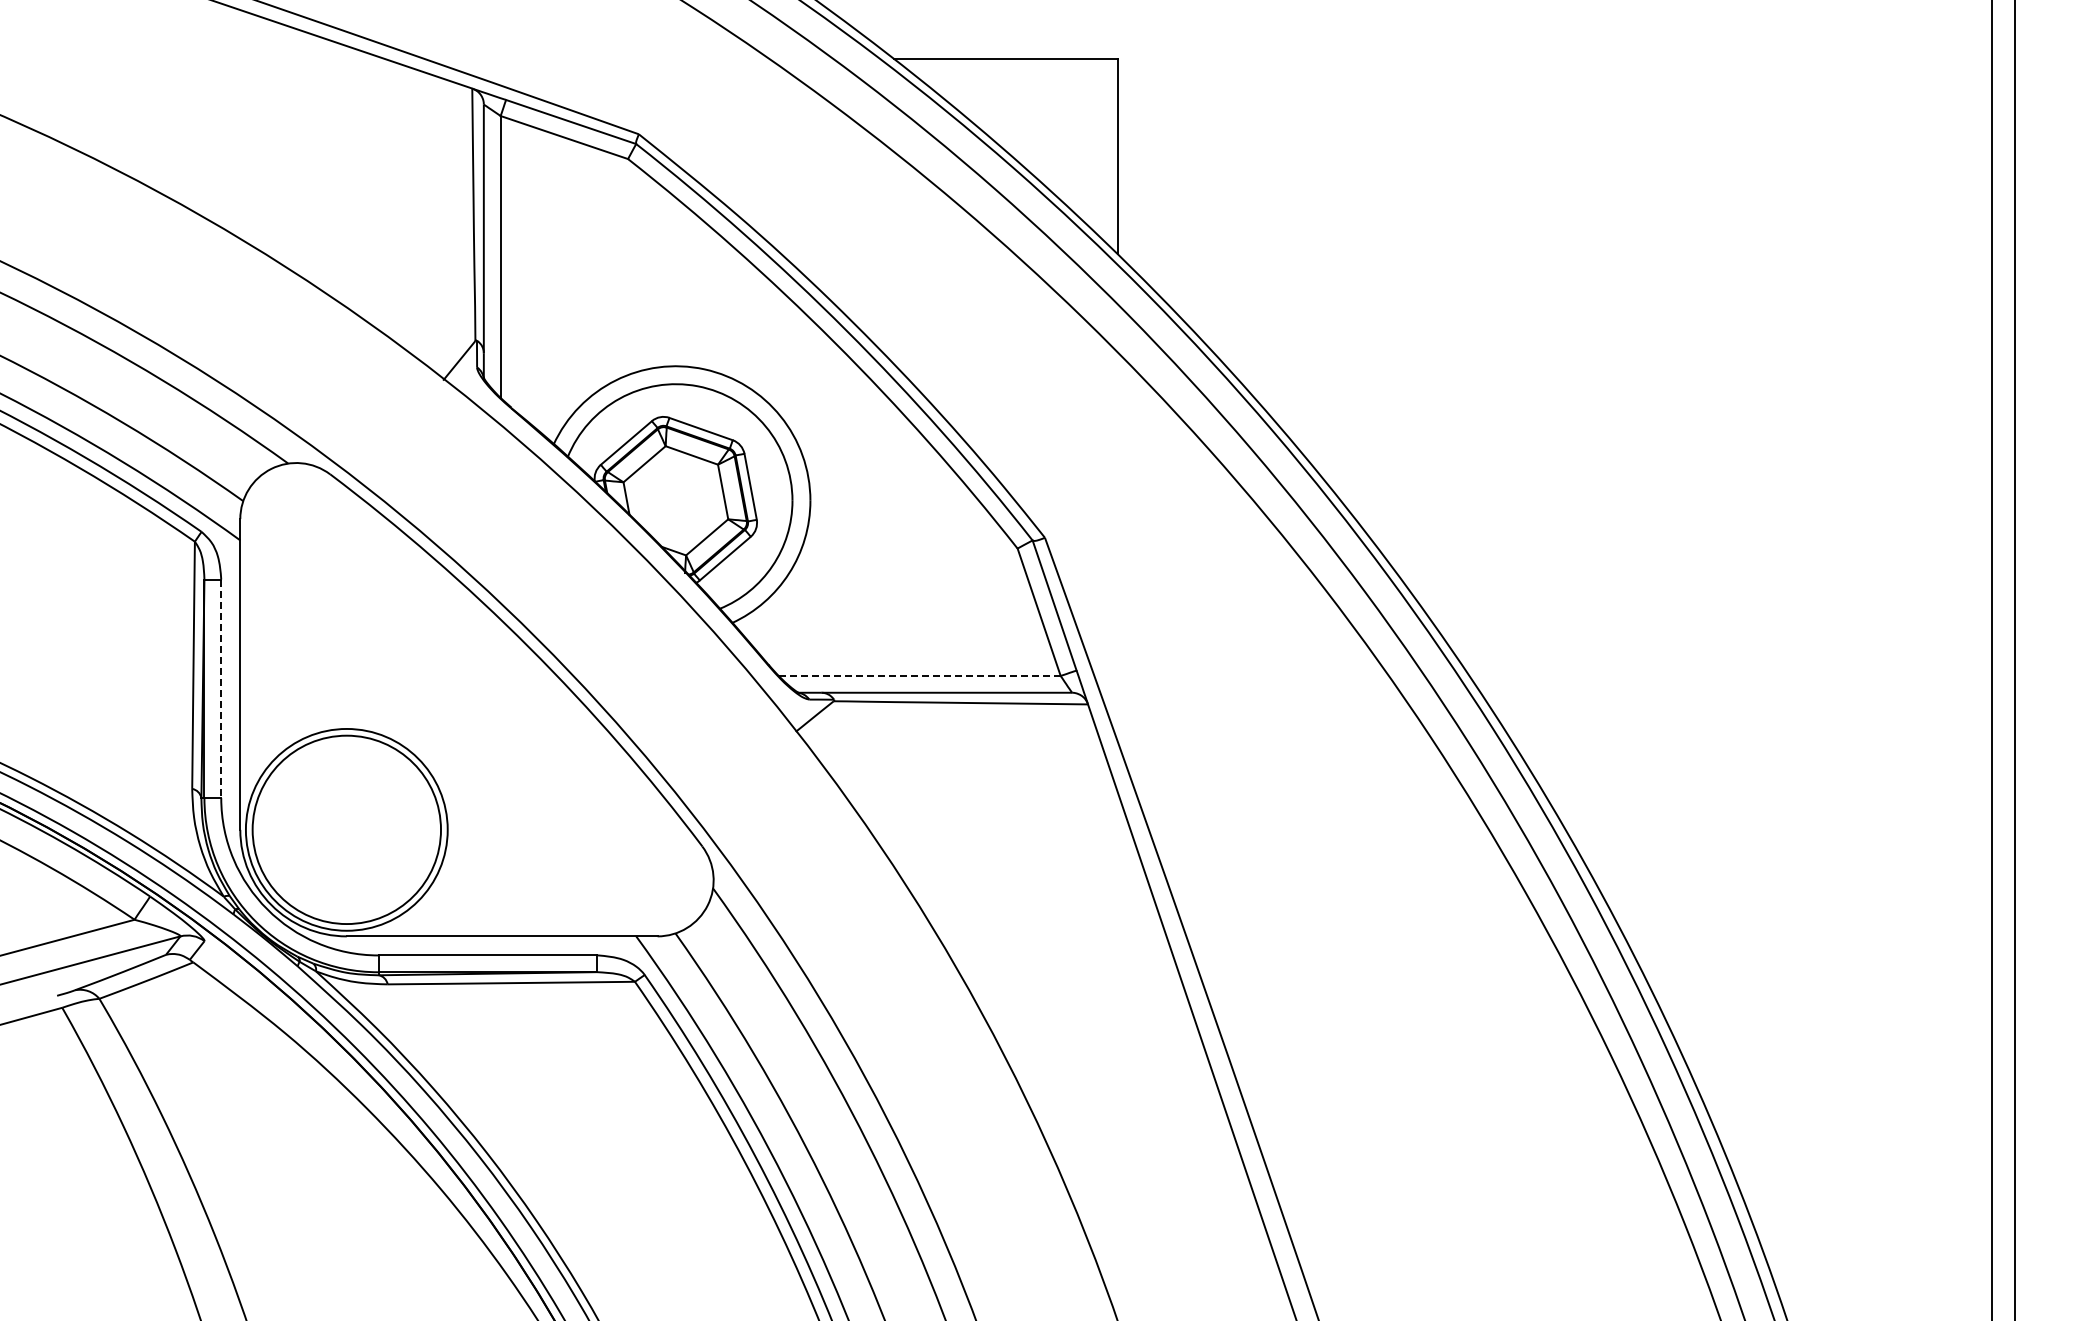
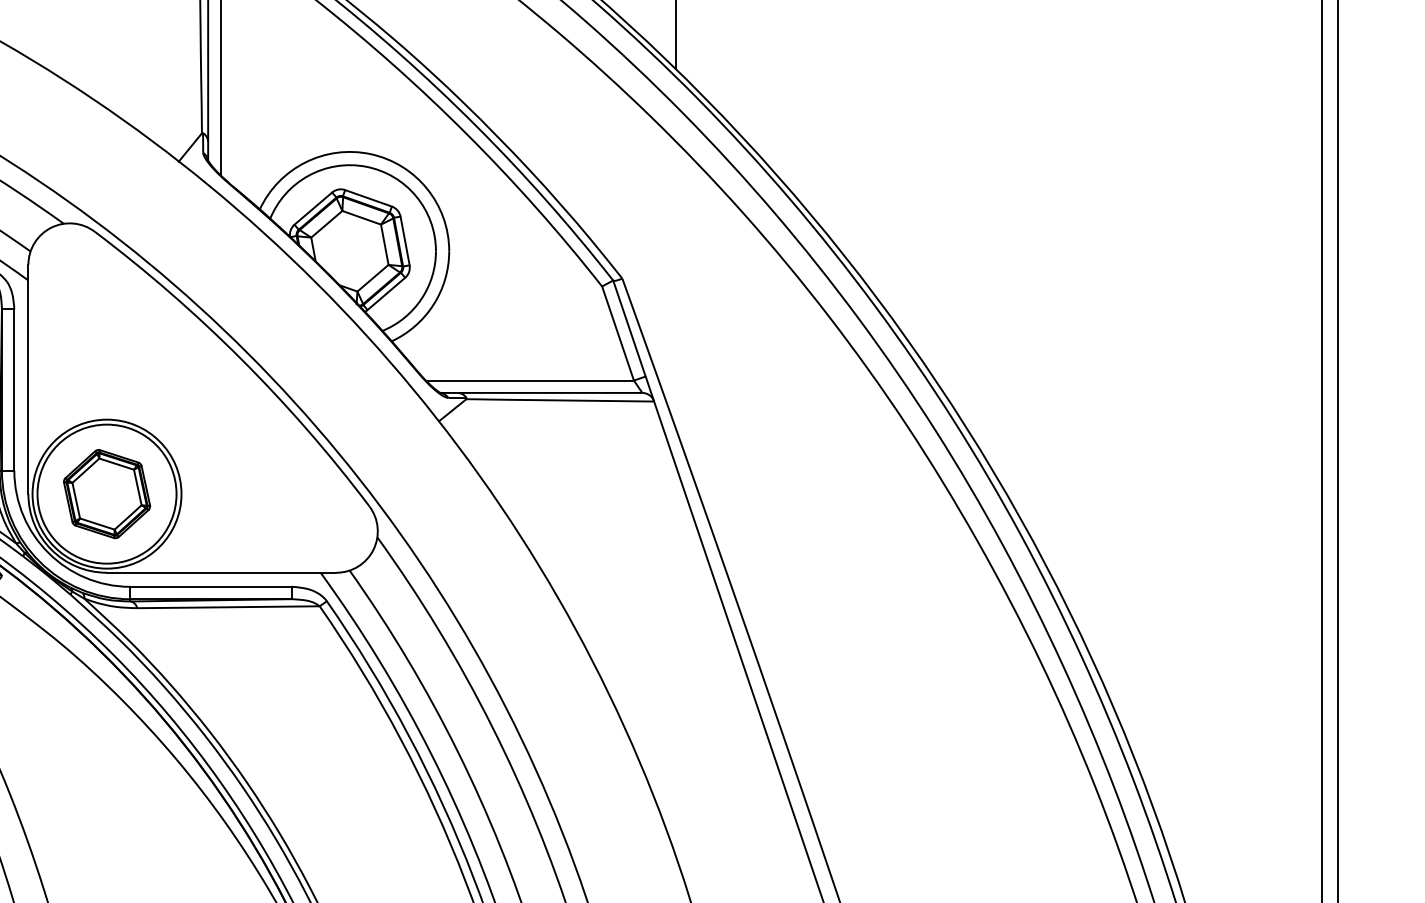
line: (919, 675) -> (529, 380), dashed -> solid
line: (221, 689) -> (14, 390), dashed -> solid
part: (346, 829) -> (106, 493), added

